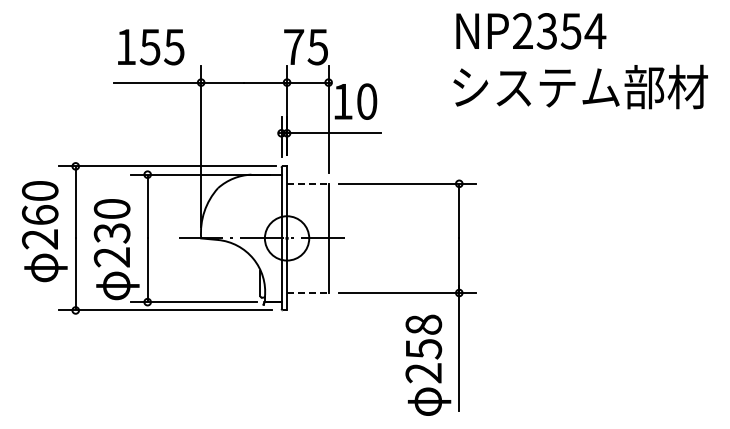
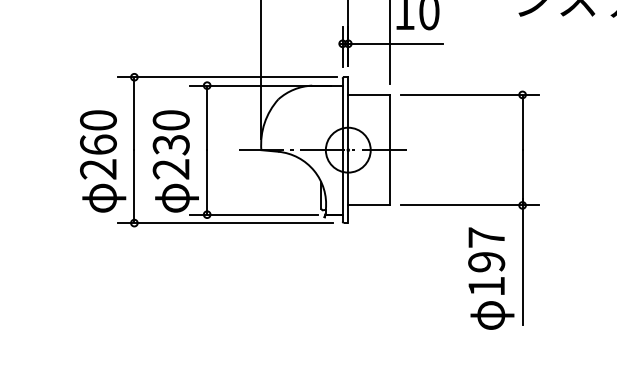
line: (307, 183) -> (368, 94), dashed -> solid
text: (44, 231) -> (102, 161), moved
line: (307, 293) -> (368, 205), dashed -> solid
text: (423, 348) -> (486, 261), 258 -> 197

